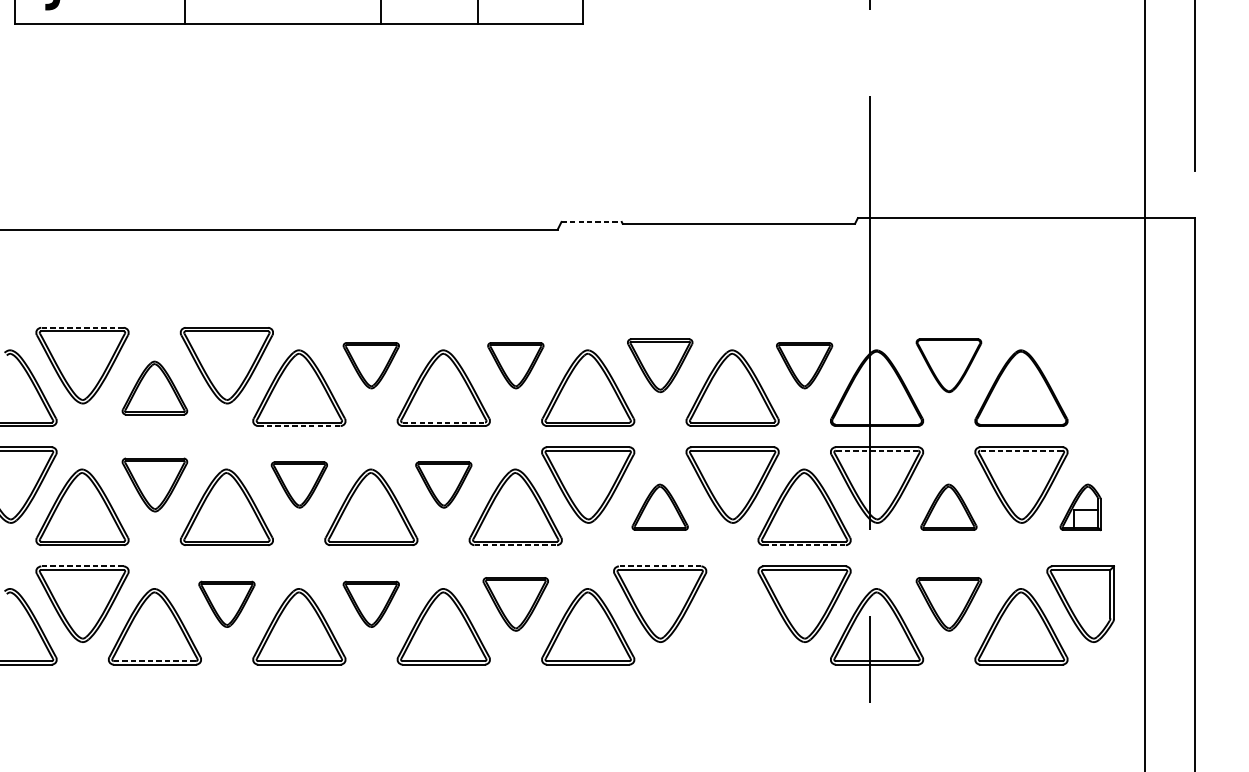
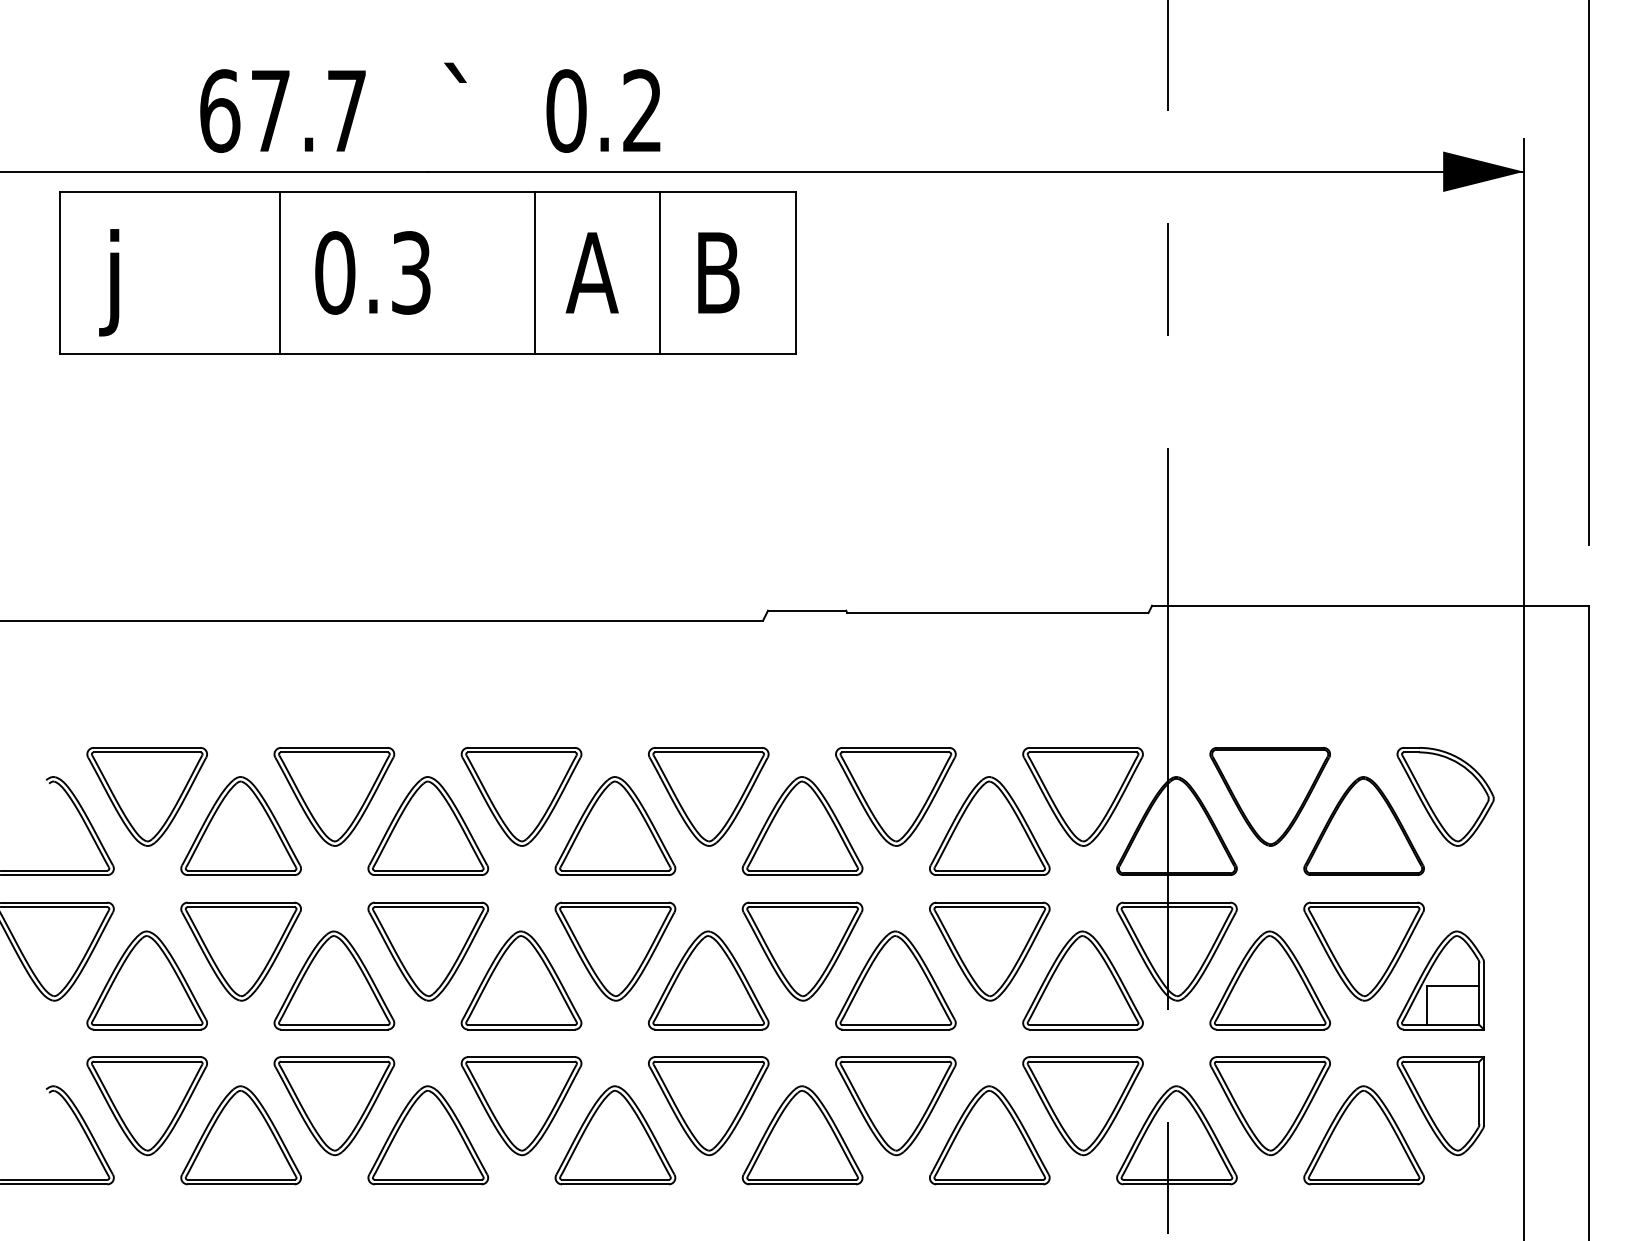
line: (591, 221) -> (807, 610), dashed -> solid
line: (81, 327) -> (146, 747), dashed -> solid
part: (371, 365) -> (521, 796), size x1.67
part: (515, 365) -> (708, 796), size x1.67
part: (659, 365) -> (895, 796), size x1.43
part: (804, 365) -> (1082, 796), size x1.67
part: (948, 365) -> (1269, 796), size x1.43
part: (1084, 365) -> (1445, 796), added
part: (154, 387) -> (240, 825), size x1.43
line: (443, 422) -> (615, 870), dashed -> solid
line: (299, 426) -> (428, 875), dashed -> solid
line: (876, 450) -> (1176, 907), dashed -> solid
line: (1020, 450) -> (1363, 907), dashed -> solid
part: (154, 484) -> (240, 951), size x1.43
part: (299, 484) -> (428, 951), size x1.67
part: (443, 484) -> (615, 951), size x1.67
part: (659, 507) -> (895, 980), size x1.67
part: (948, 507) -> (1269, 980), size x1.67
part: (1080, 507) -> (1440, 980), size x1.67
line: (516, 545) -> (709, 1029), dashed -> solid
line: (804, 545) -> (1083, 1029), dashed -> solid
line: (81, 566) -> (146, 1057), dashed -> solid
line: (659, 566) -> (895, 1057), dashed -> solid
part: (227, 604) -> (334, 1106), size x1.67
part: (371, 604) -> (521, 1106), size x1.67
part: (515, 604) -> (708, 1106), size x1.43
part: (948, 604) -> (1269, 1106), size x1.43
part: (732, 626) -> (989, 1135), added
line: (155, 660) -> (241, 1179), dashed -> solid

